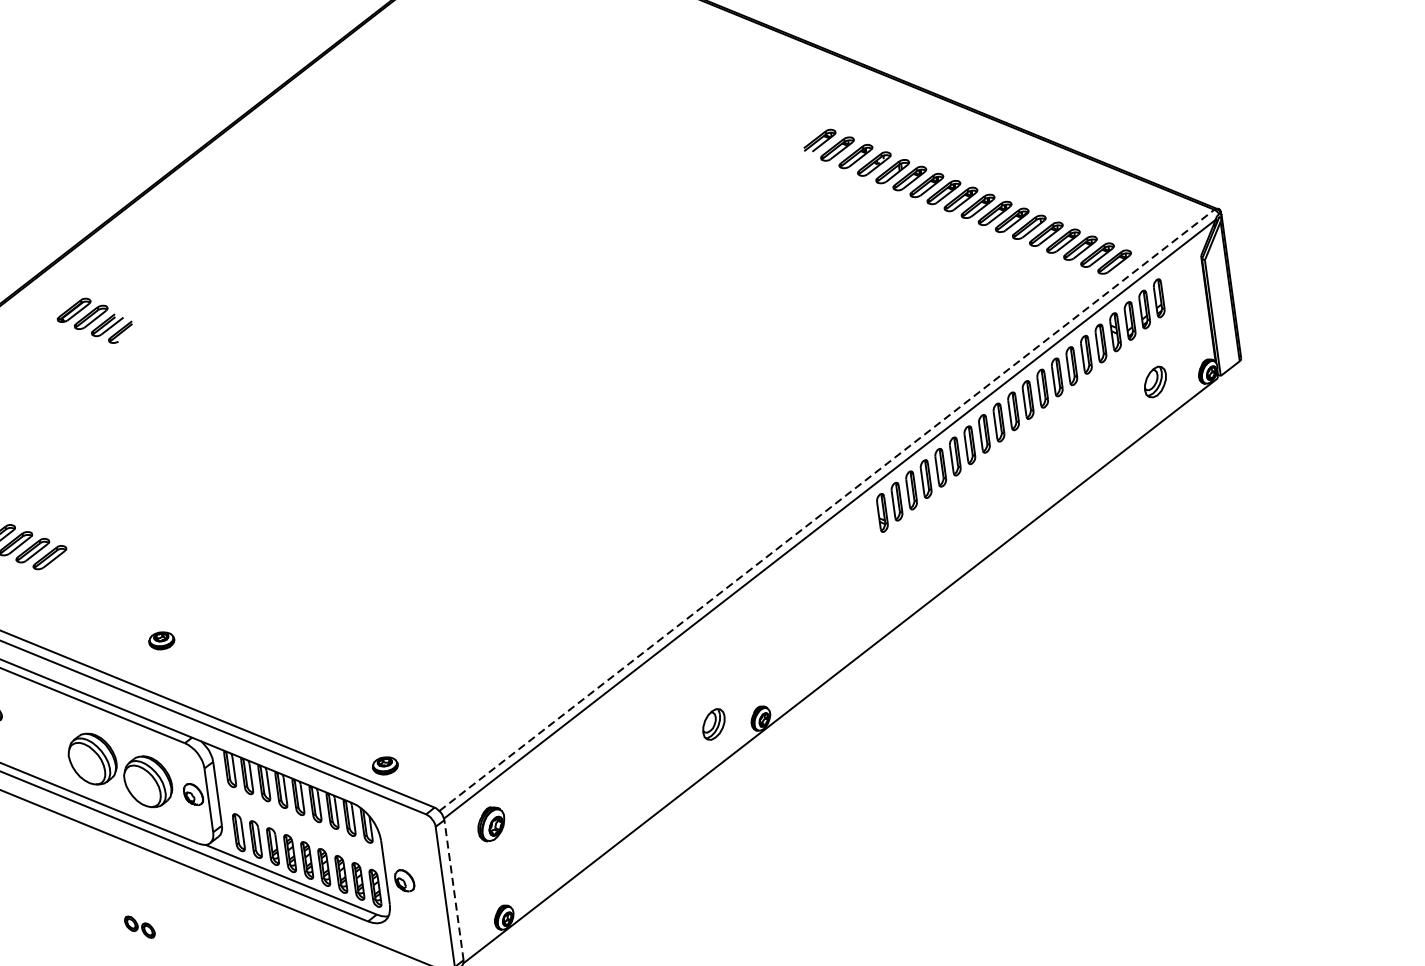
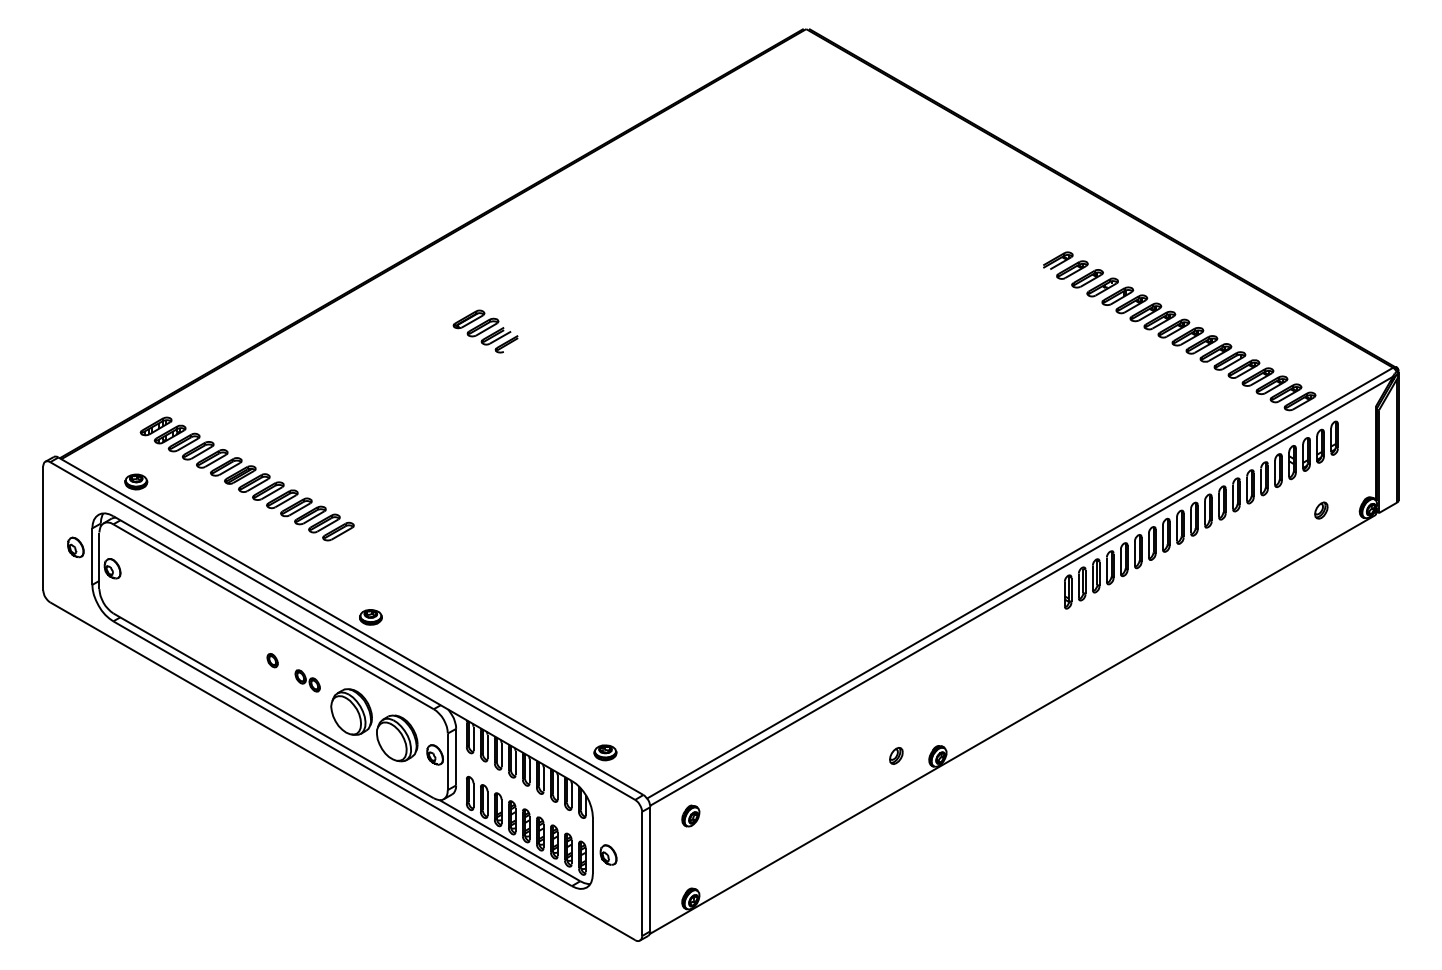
part: (94, 321) -> (485, 331), moved
part: (1155, 381) -> (1321, 510), size x0.62
line: (827, 510) -> (1020, 583), dashed -> solid
part: (161, 641) -> (370, 617), moved
part: (714, 723) -> (896, 755), size x0.62
part: (490, 823) -> (690, 815), size x0.71
line: (453, 889) -> (650, 868), dashed -> solid
part: (139, 926) -> (307, 680), moved

